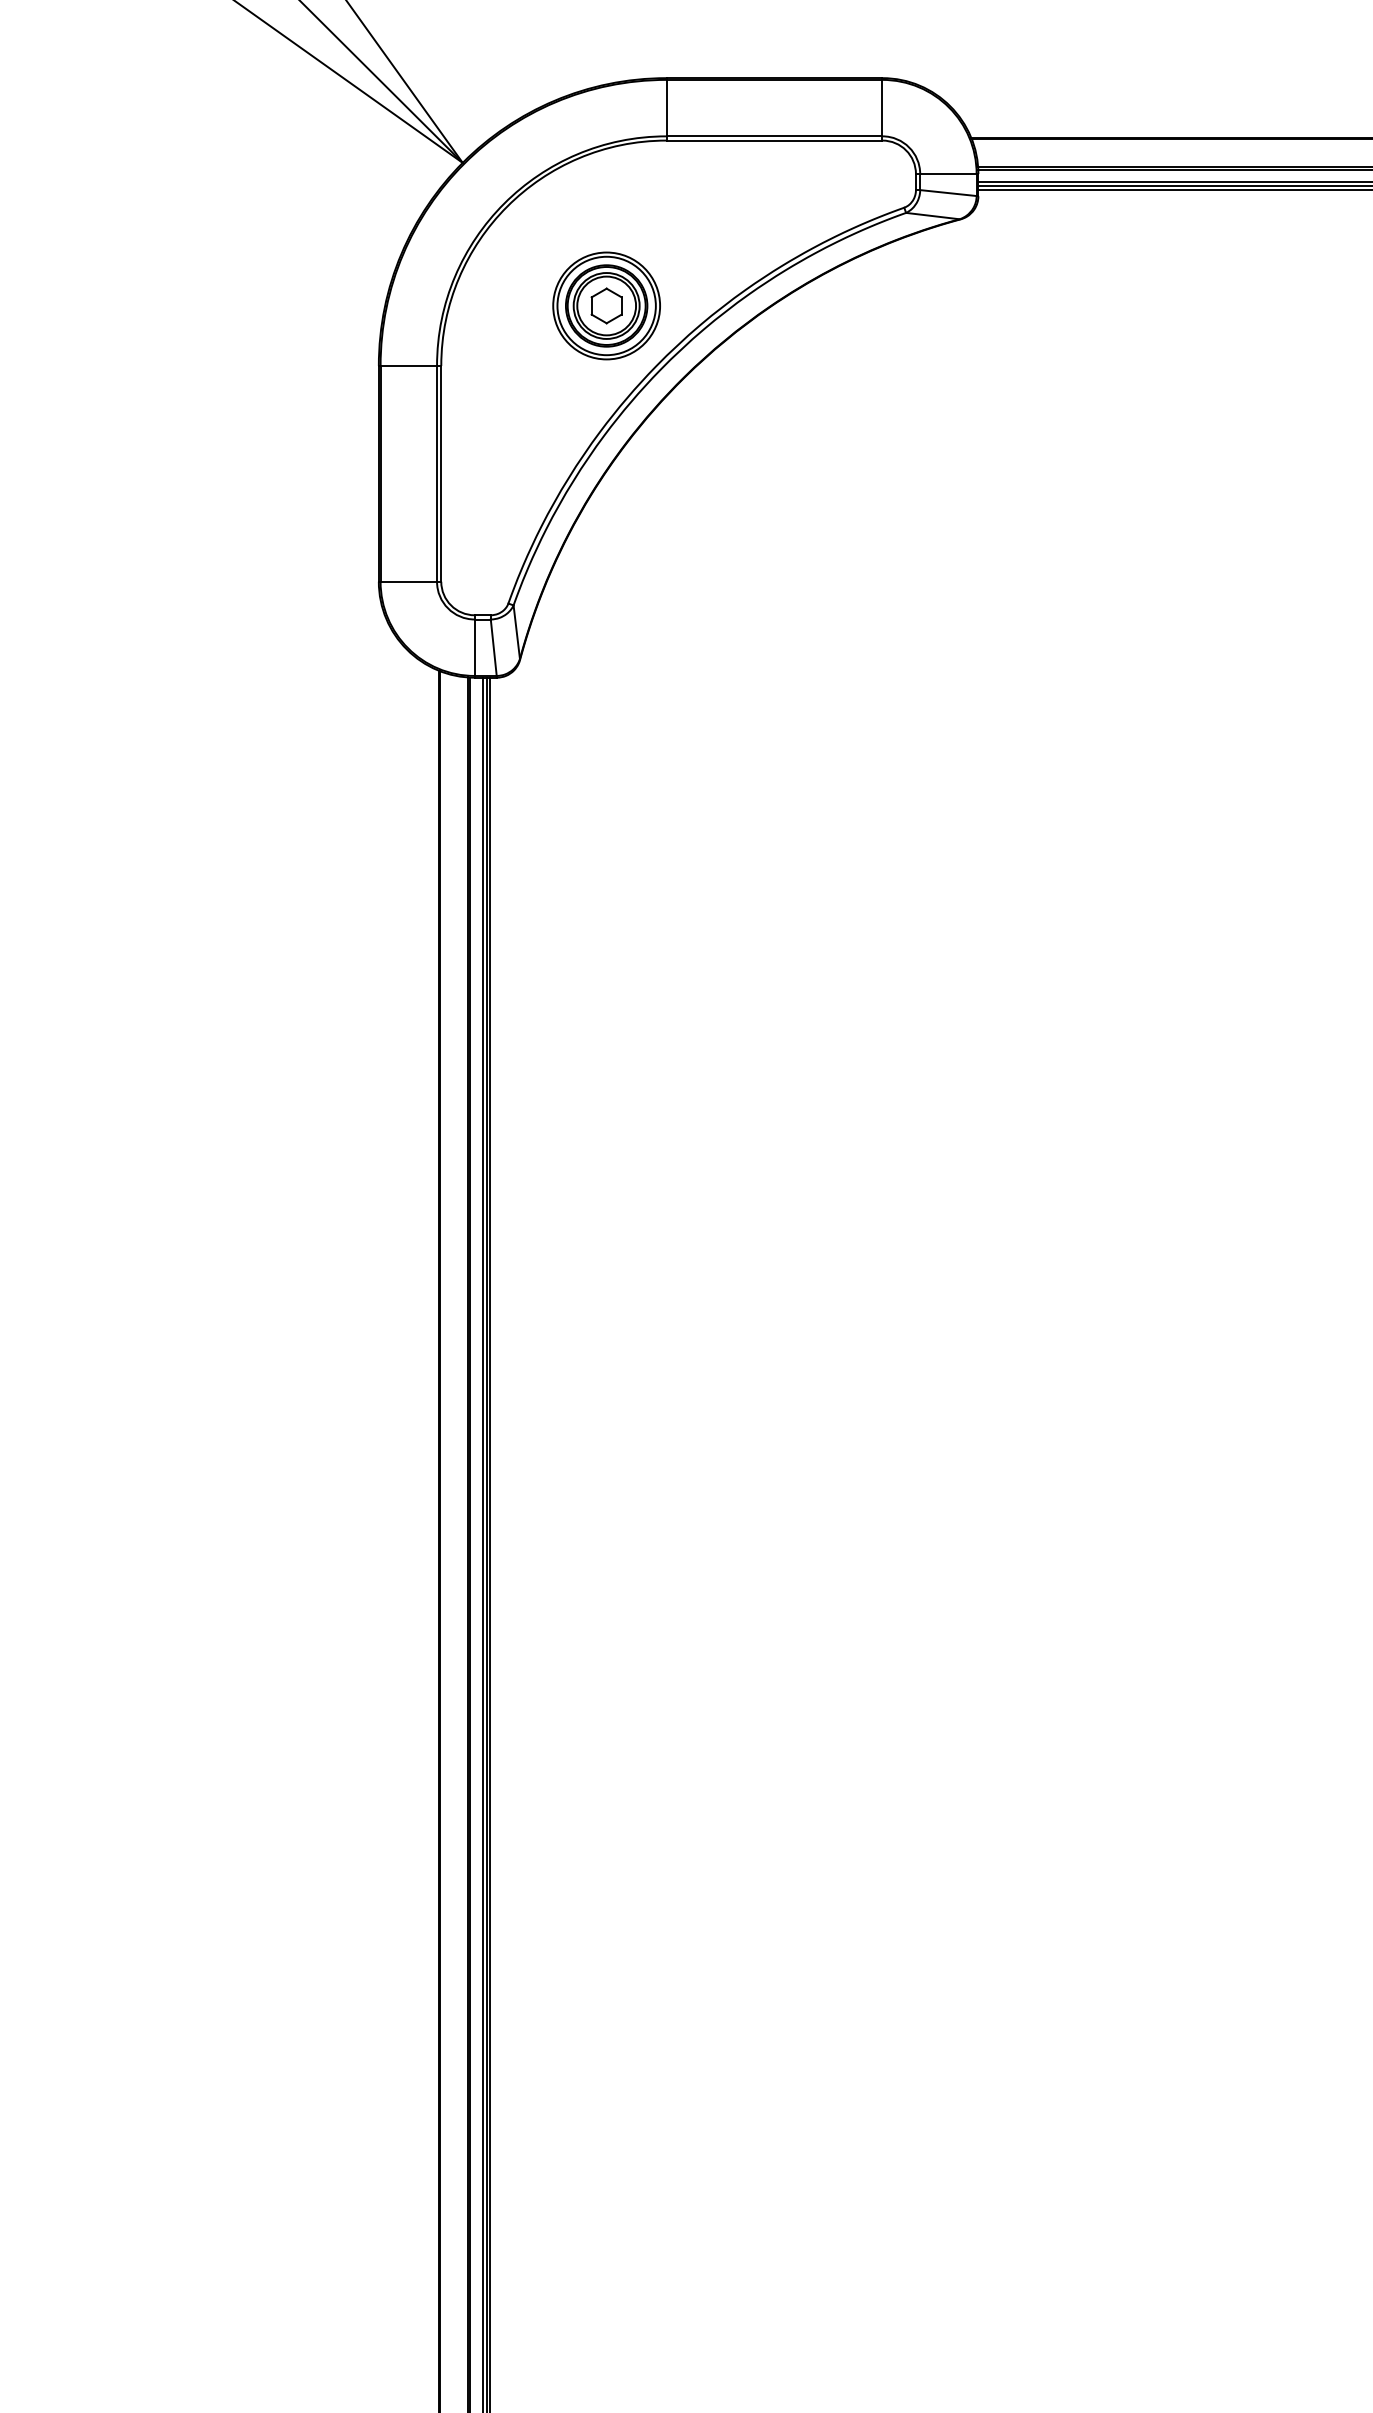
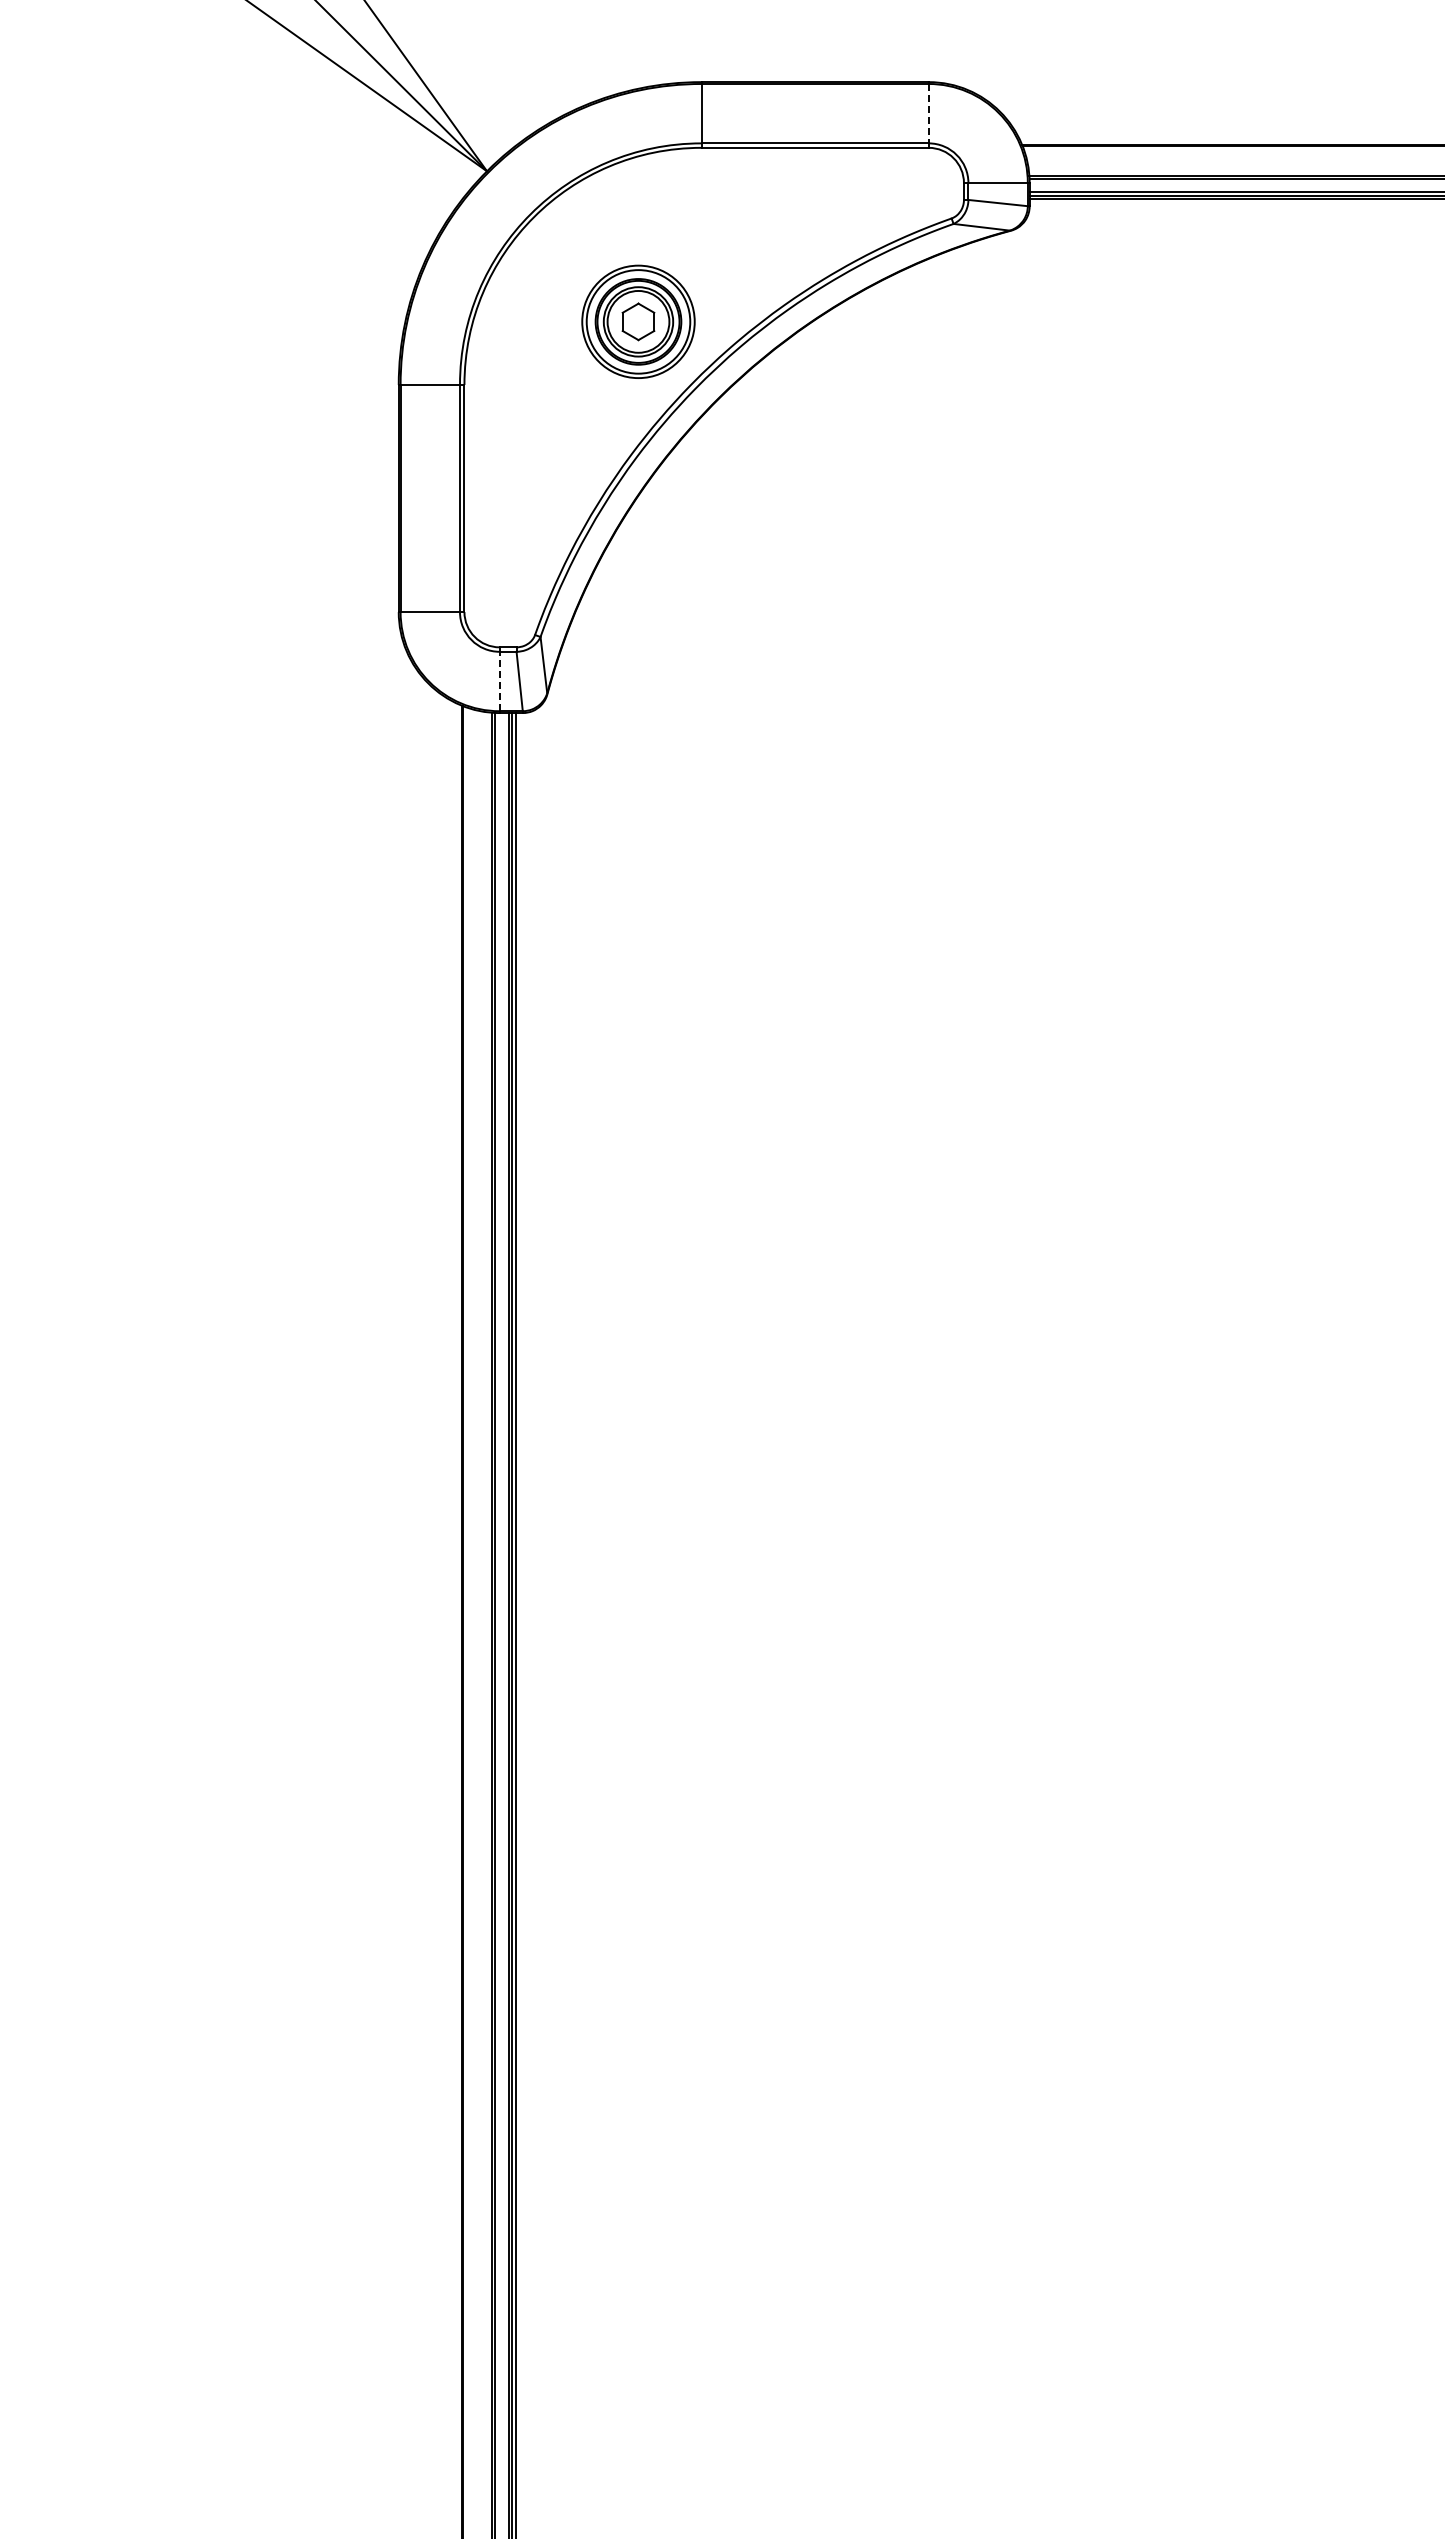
line: (882, 107) -> (928, 113), solid -> dashed
line: (474, 647) -> (499, 681), solid -> dashed

